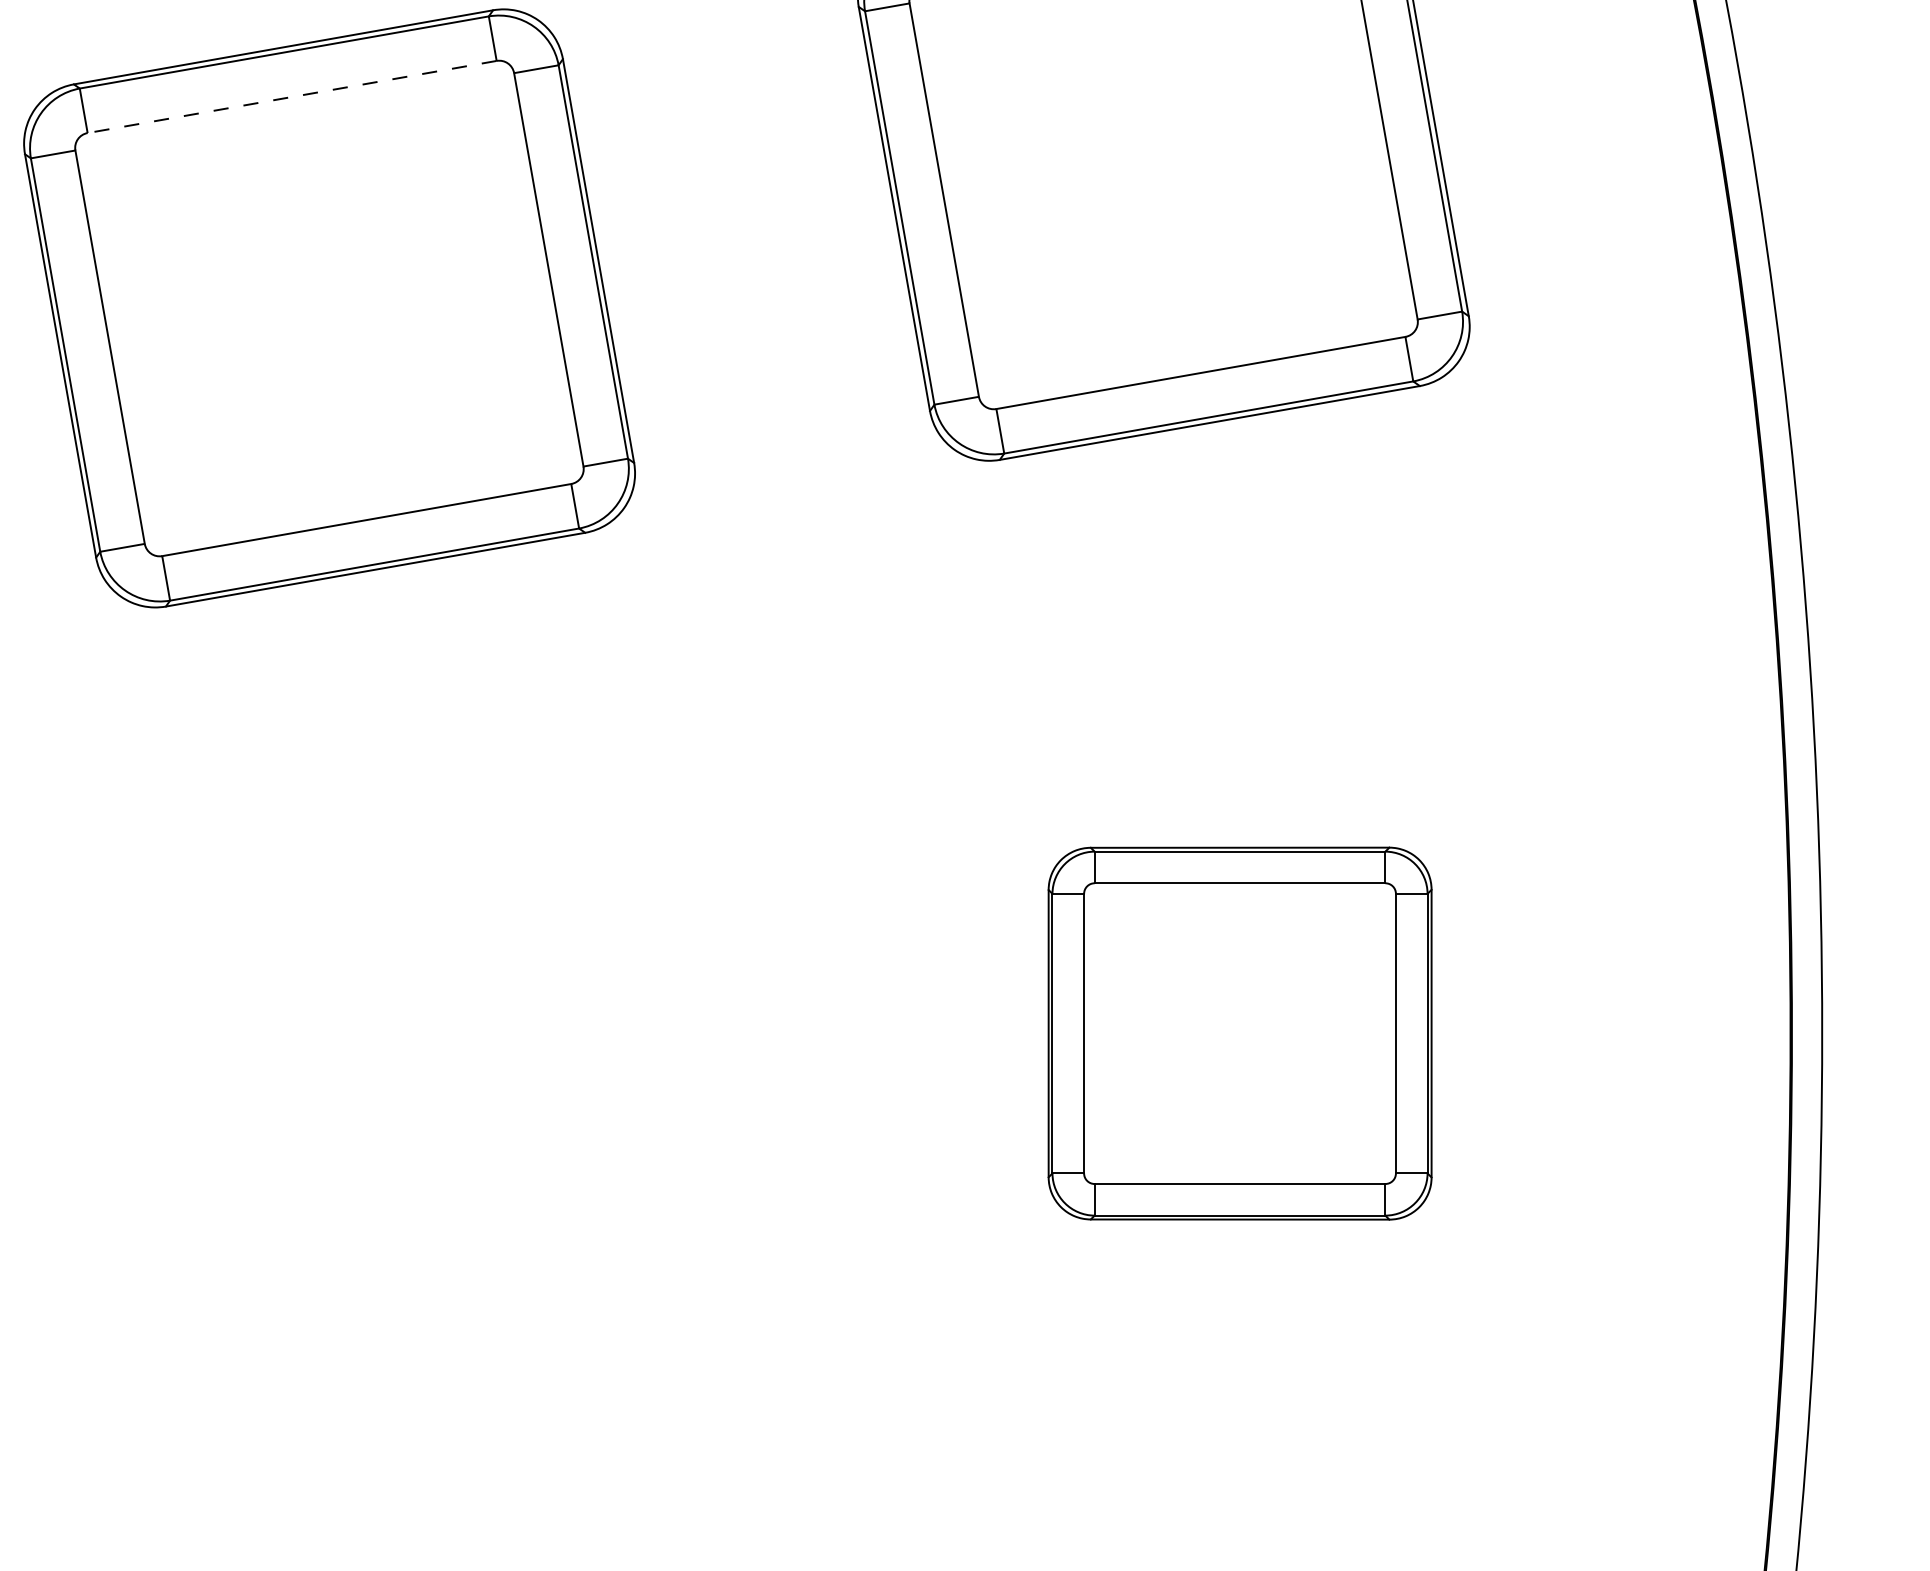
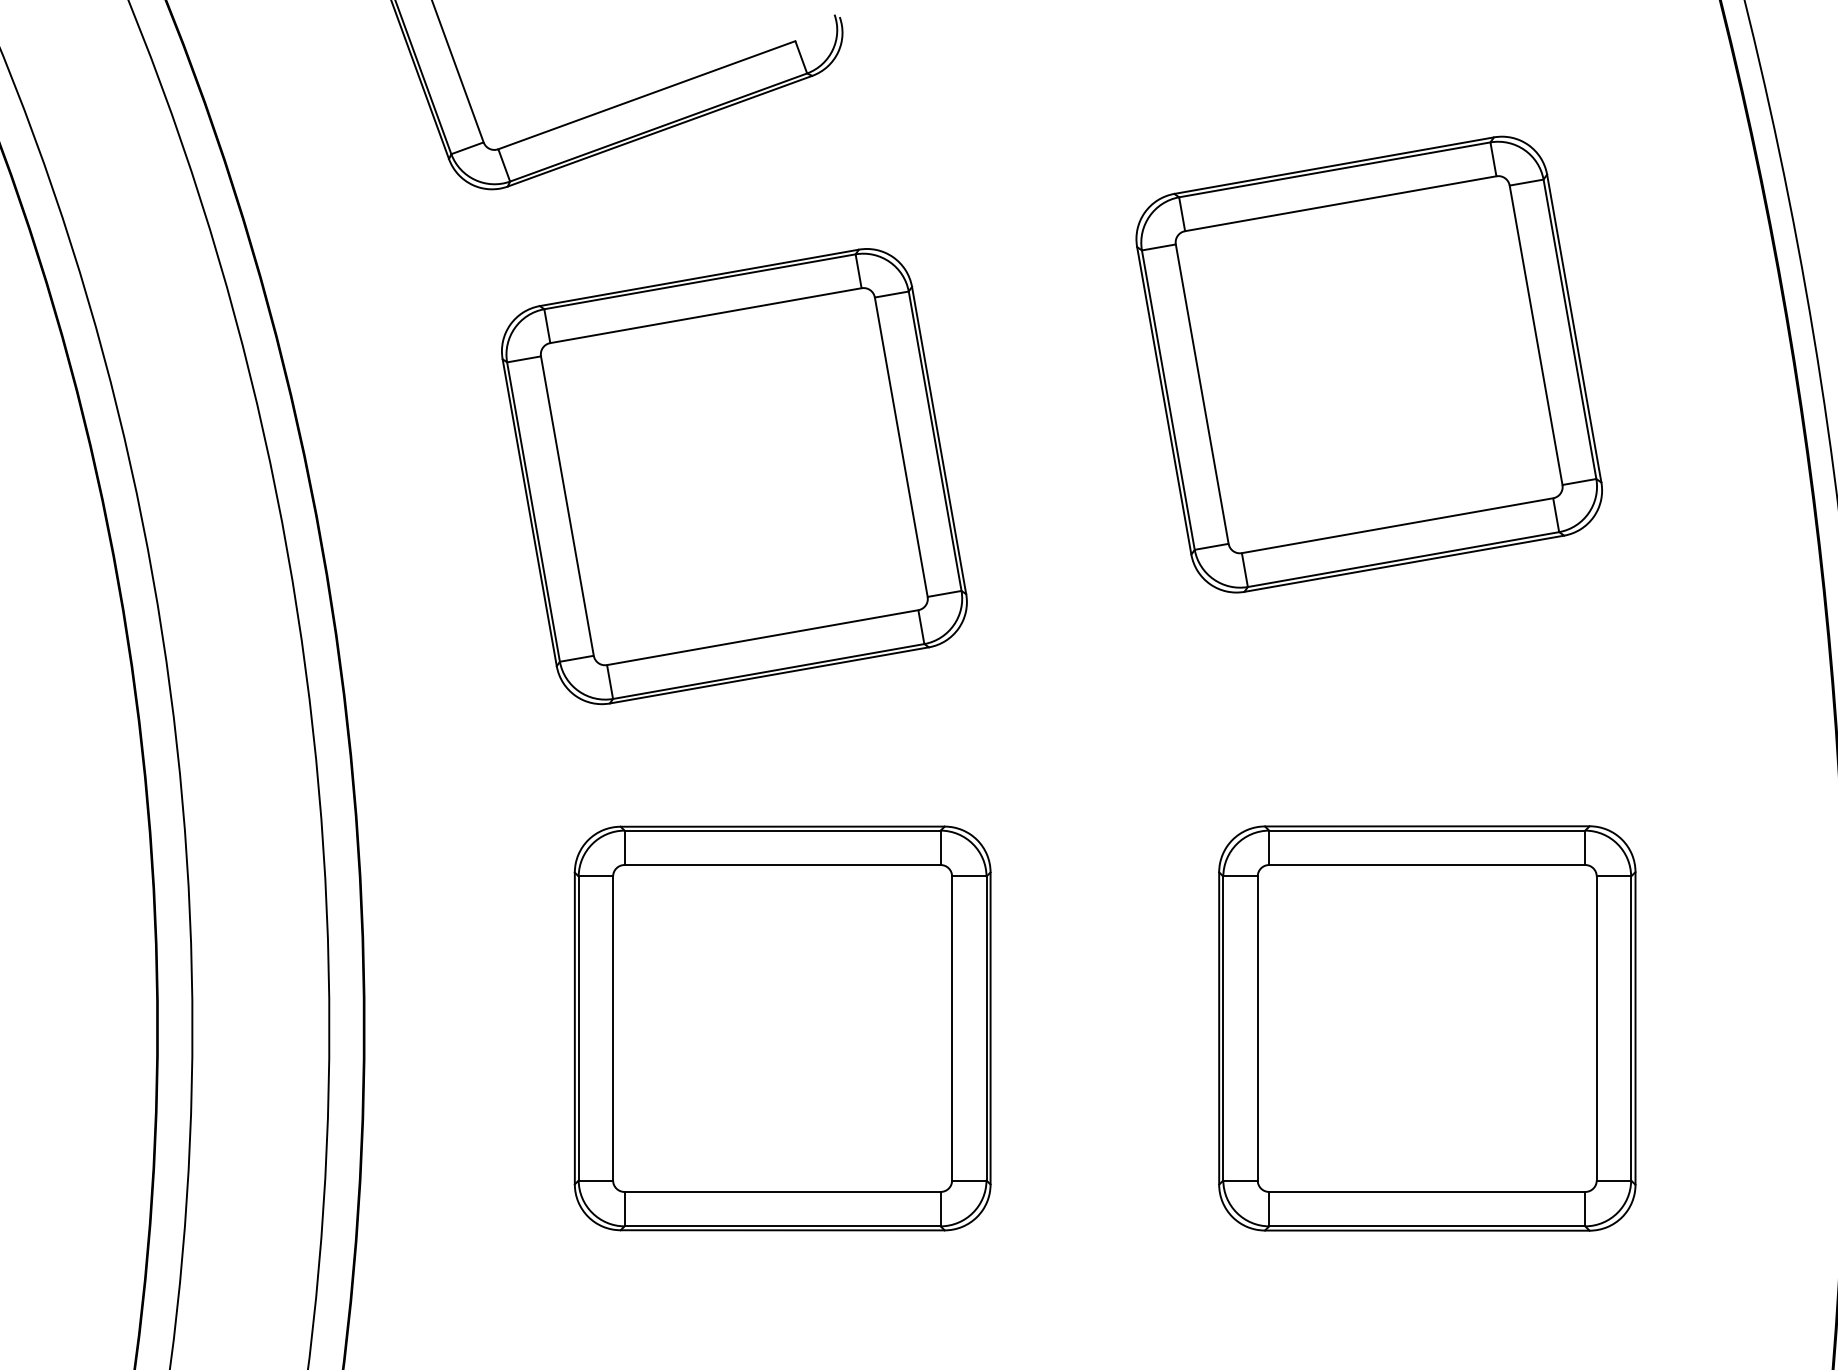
line: (291, 96) -> (705, 315), dashed -> solid
part: (392, 1033) -> (782, 1028), added
part: (1240, 1033) -> (1427, 1028), size x1.43

